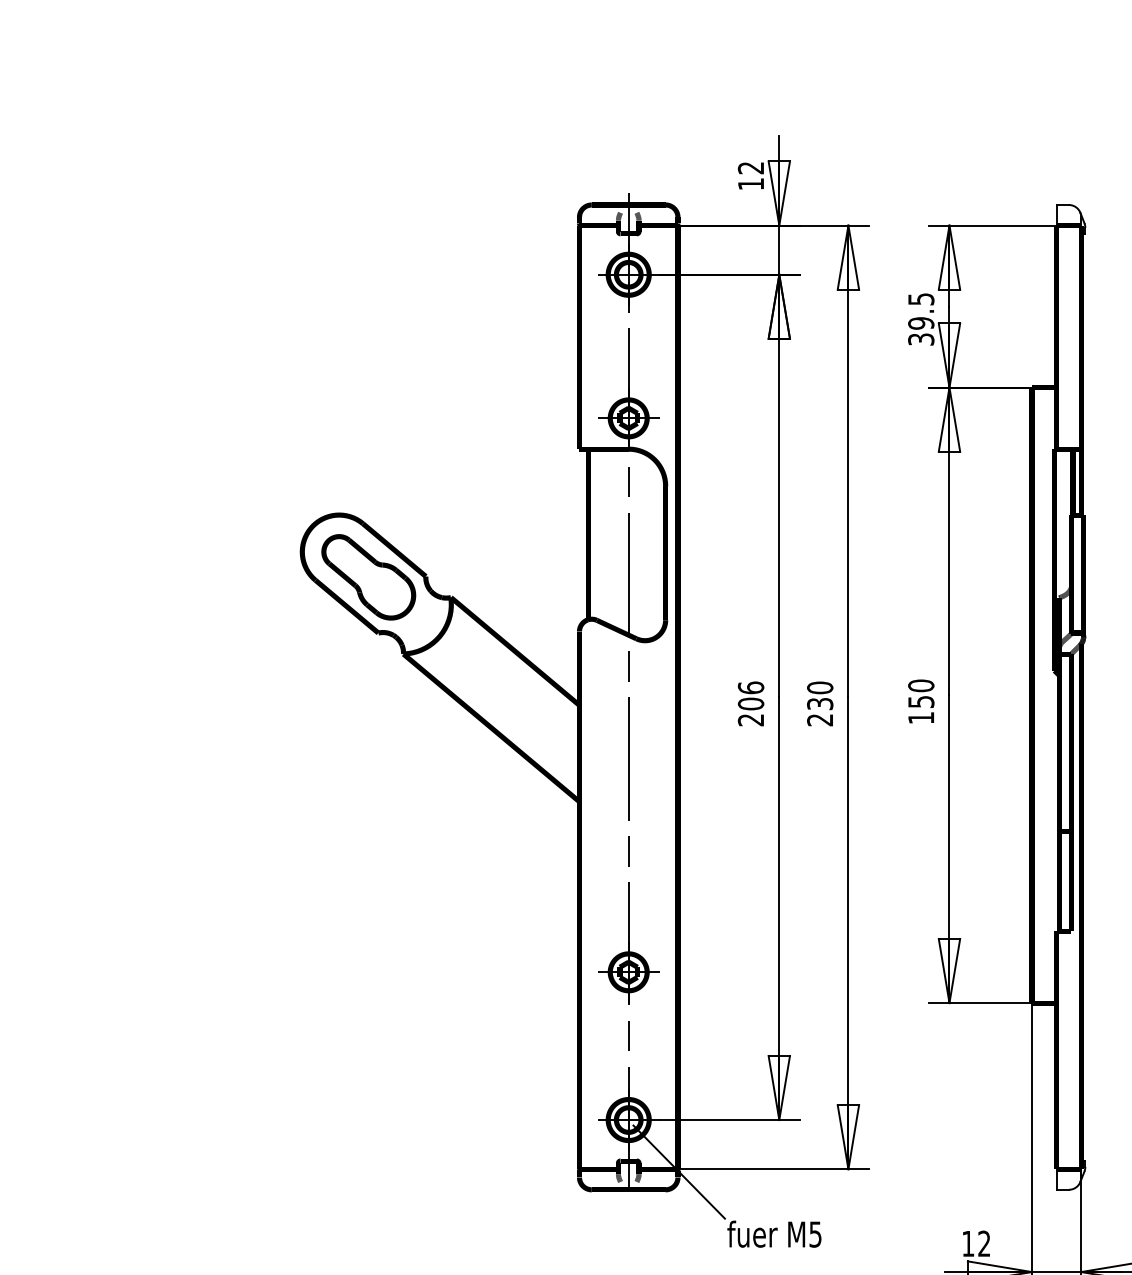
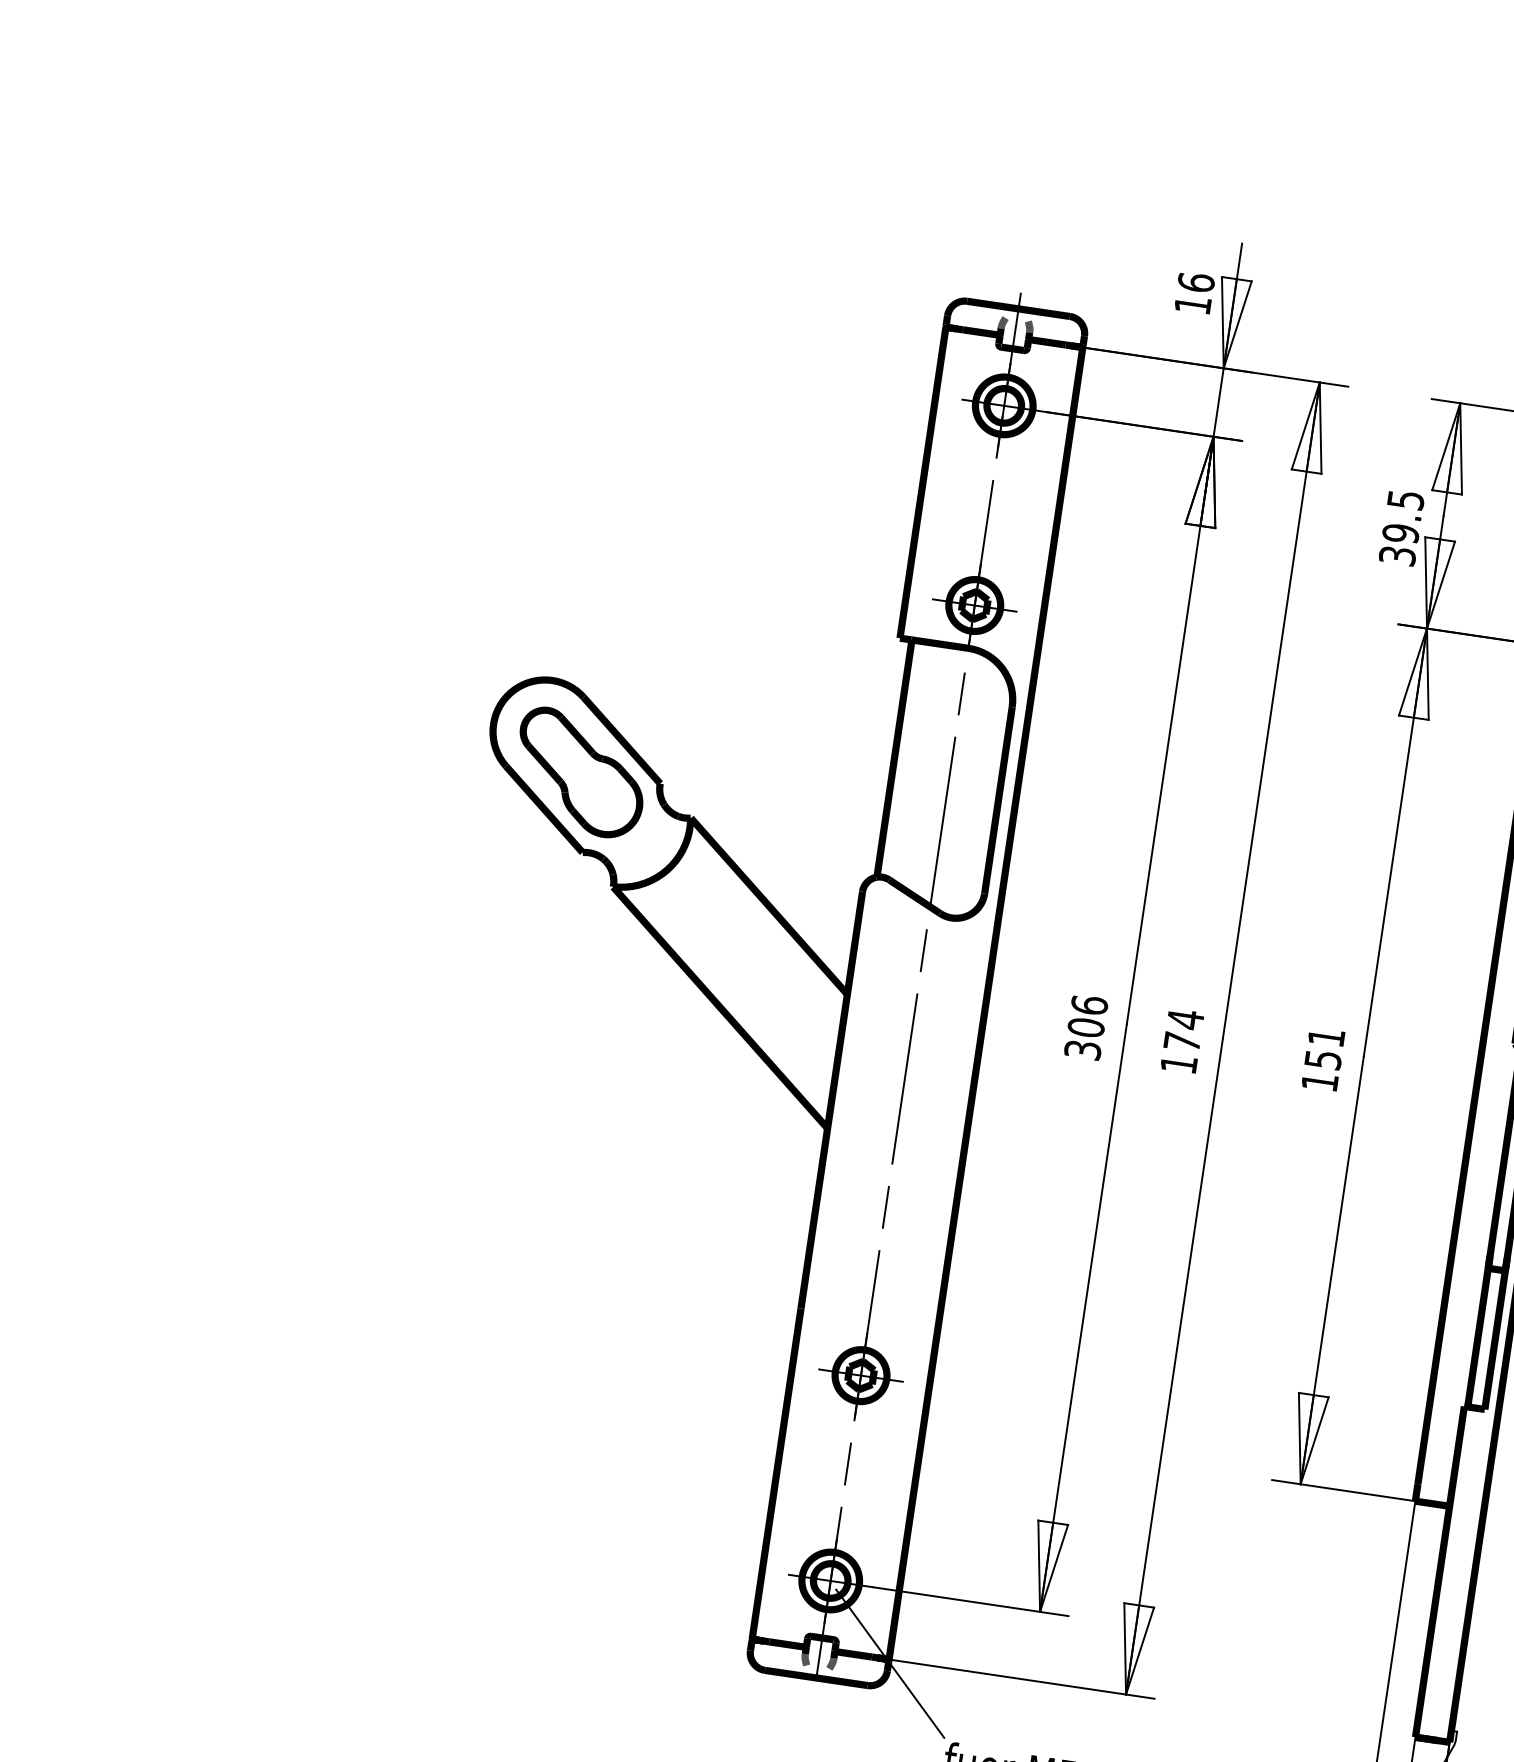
text: (750, 167) -> (1195, 281), 12 -> 16
text: (921, 685) -> (1326, 1036), 150 -> 151
text: (820, 703) -> (1182, 1041), 230 -> 174
text: (751, 720) -> (1083, 1050), 206 -> 306

